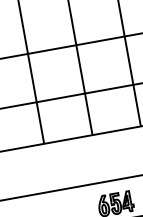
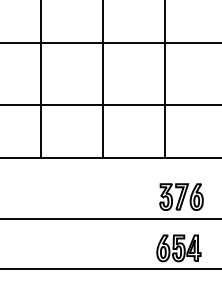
part: (110, 162) -> (181, 196), added

